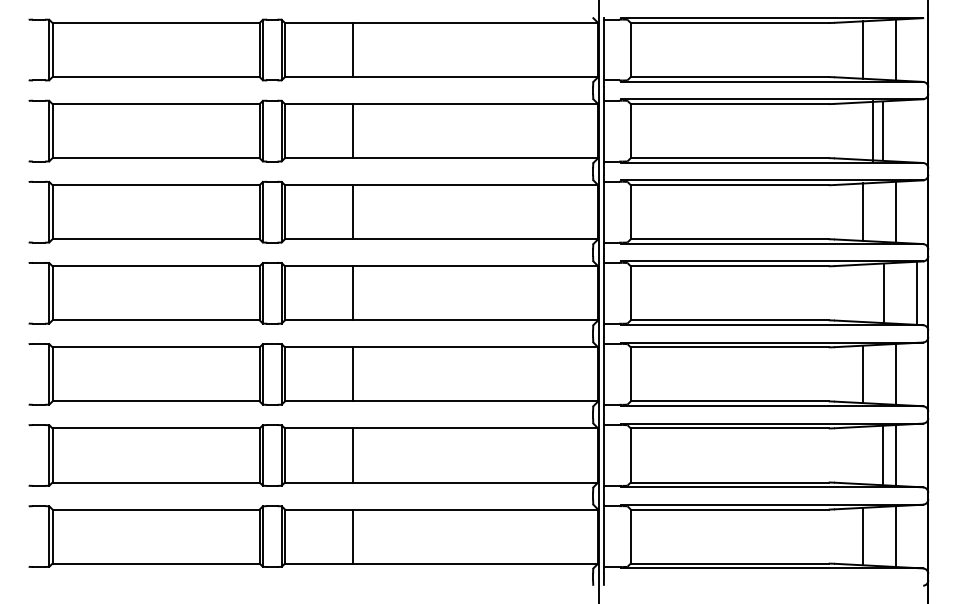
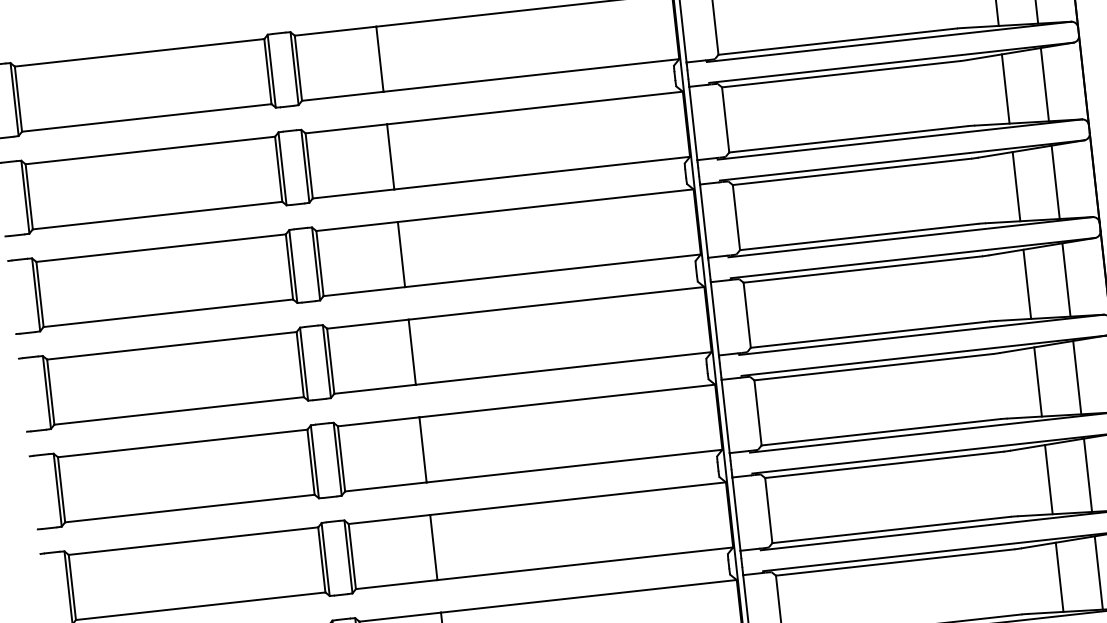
line: (872, 130) -> (1044, 83), moved
line: (883, 130) -> (1005, 88), moved
line: (916, 292) -> (1065, 279), moved
line: (884, 293) -> (1027, 284), moved
line: (883, 455) -> (1049, 479), moved

